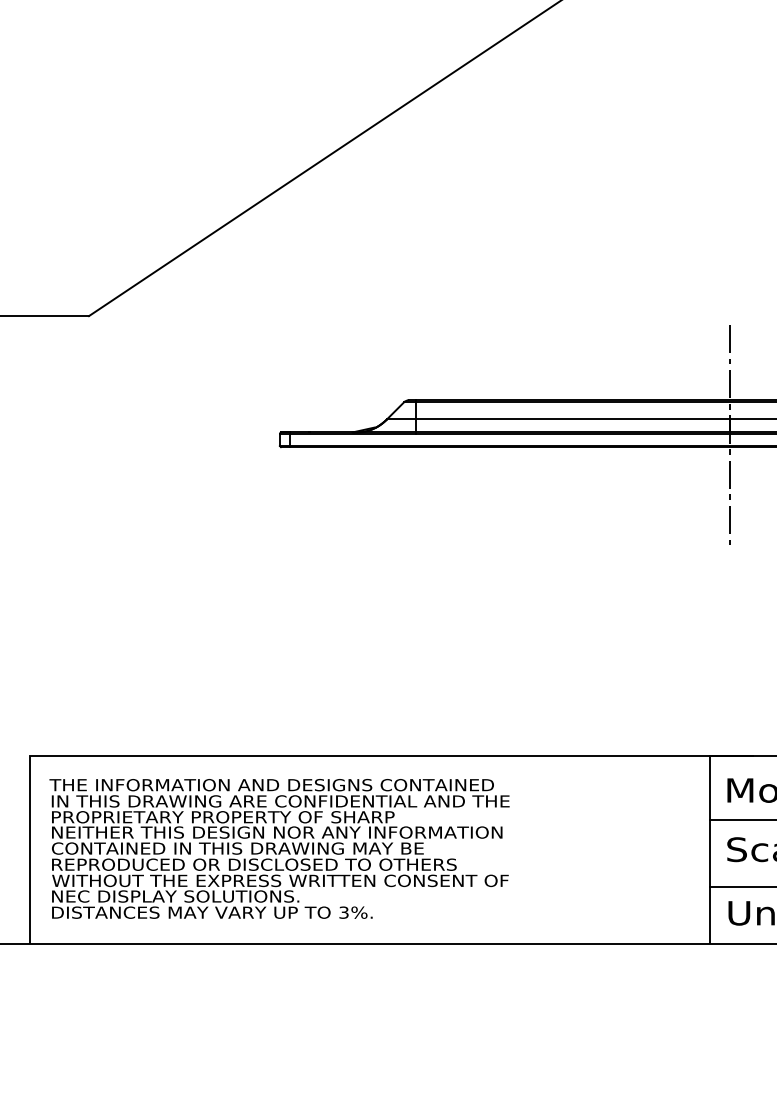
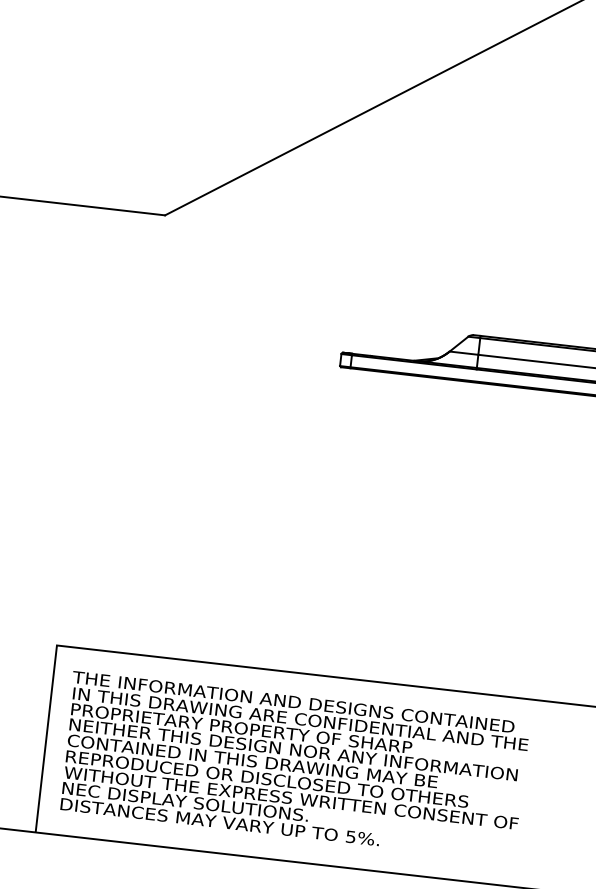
text: (343, 912) -> (350, 836), 3%. -> 5%.

